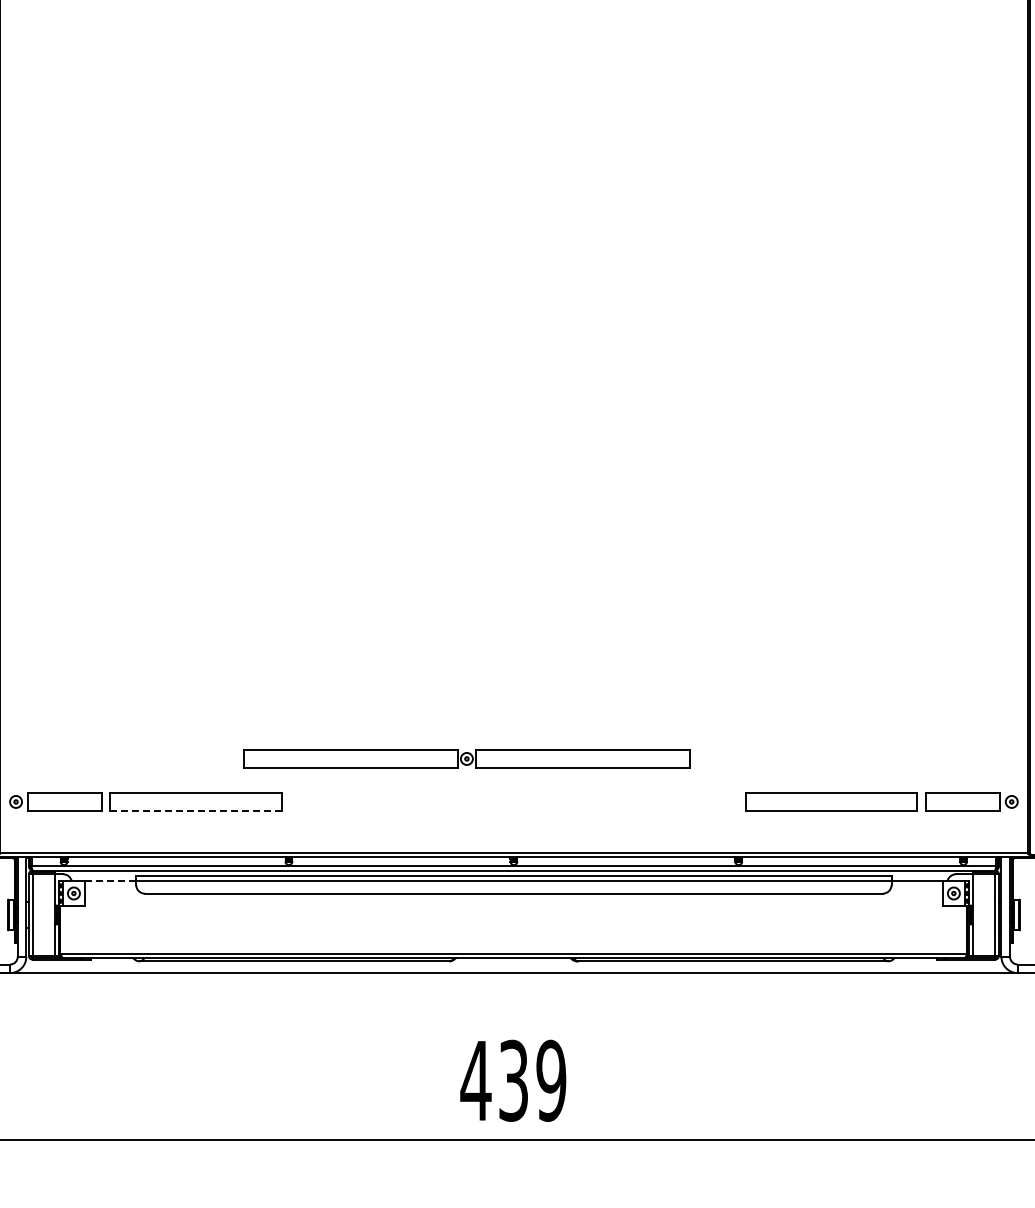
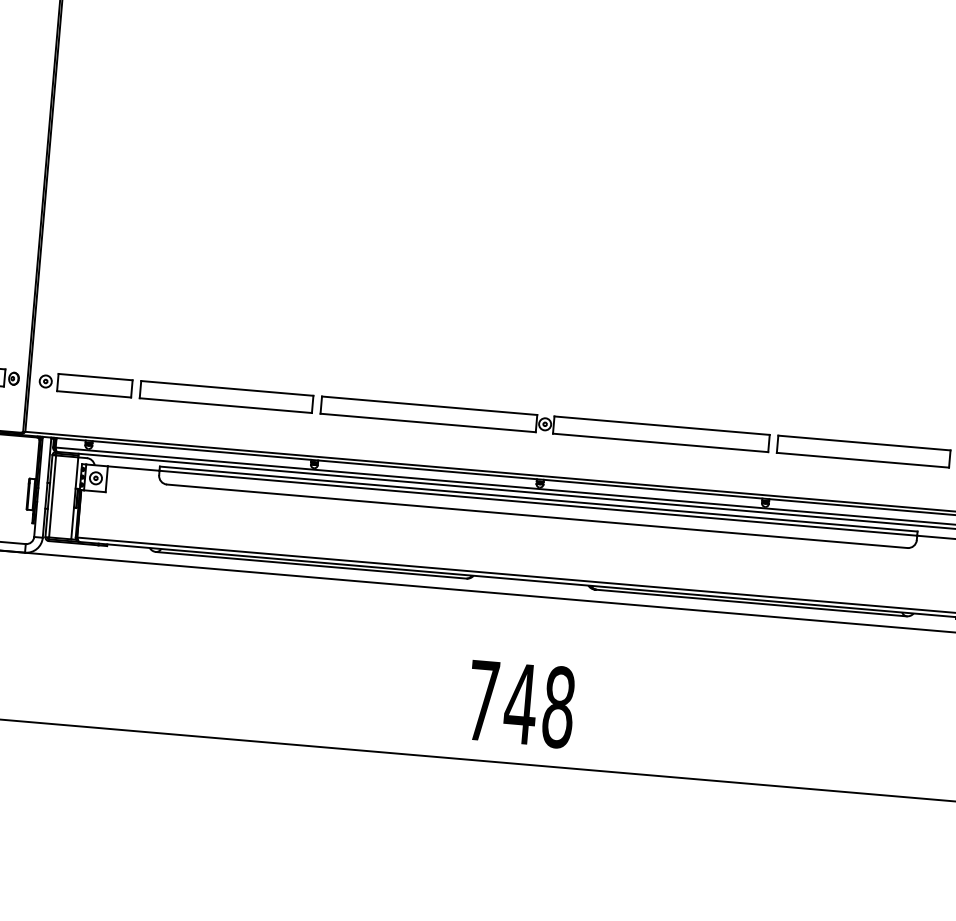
part: (466, 758) -> (544, 423), moved
line: (196, 810) -> (226, 405), dashed -> solid
line: (110, 880) -> (133, 468), dashed -> solid
text: (513, 1080) -> (520, 703), 439 -> 748

